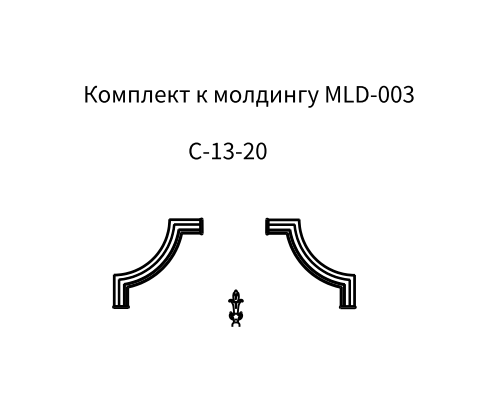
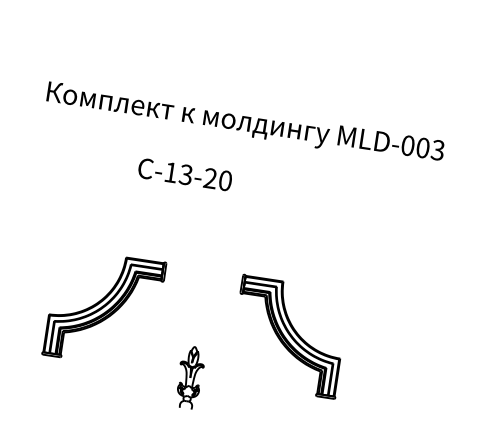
text: (227, 150) -> (184, 174), moved
part: (235, 307) -> (190, 376), size x1.4

